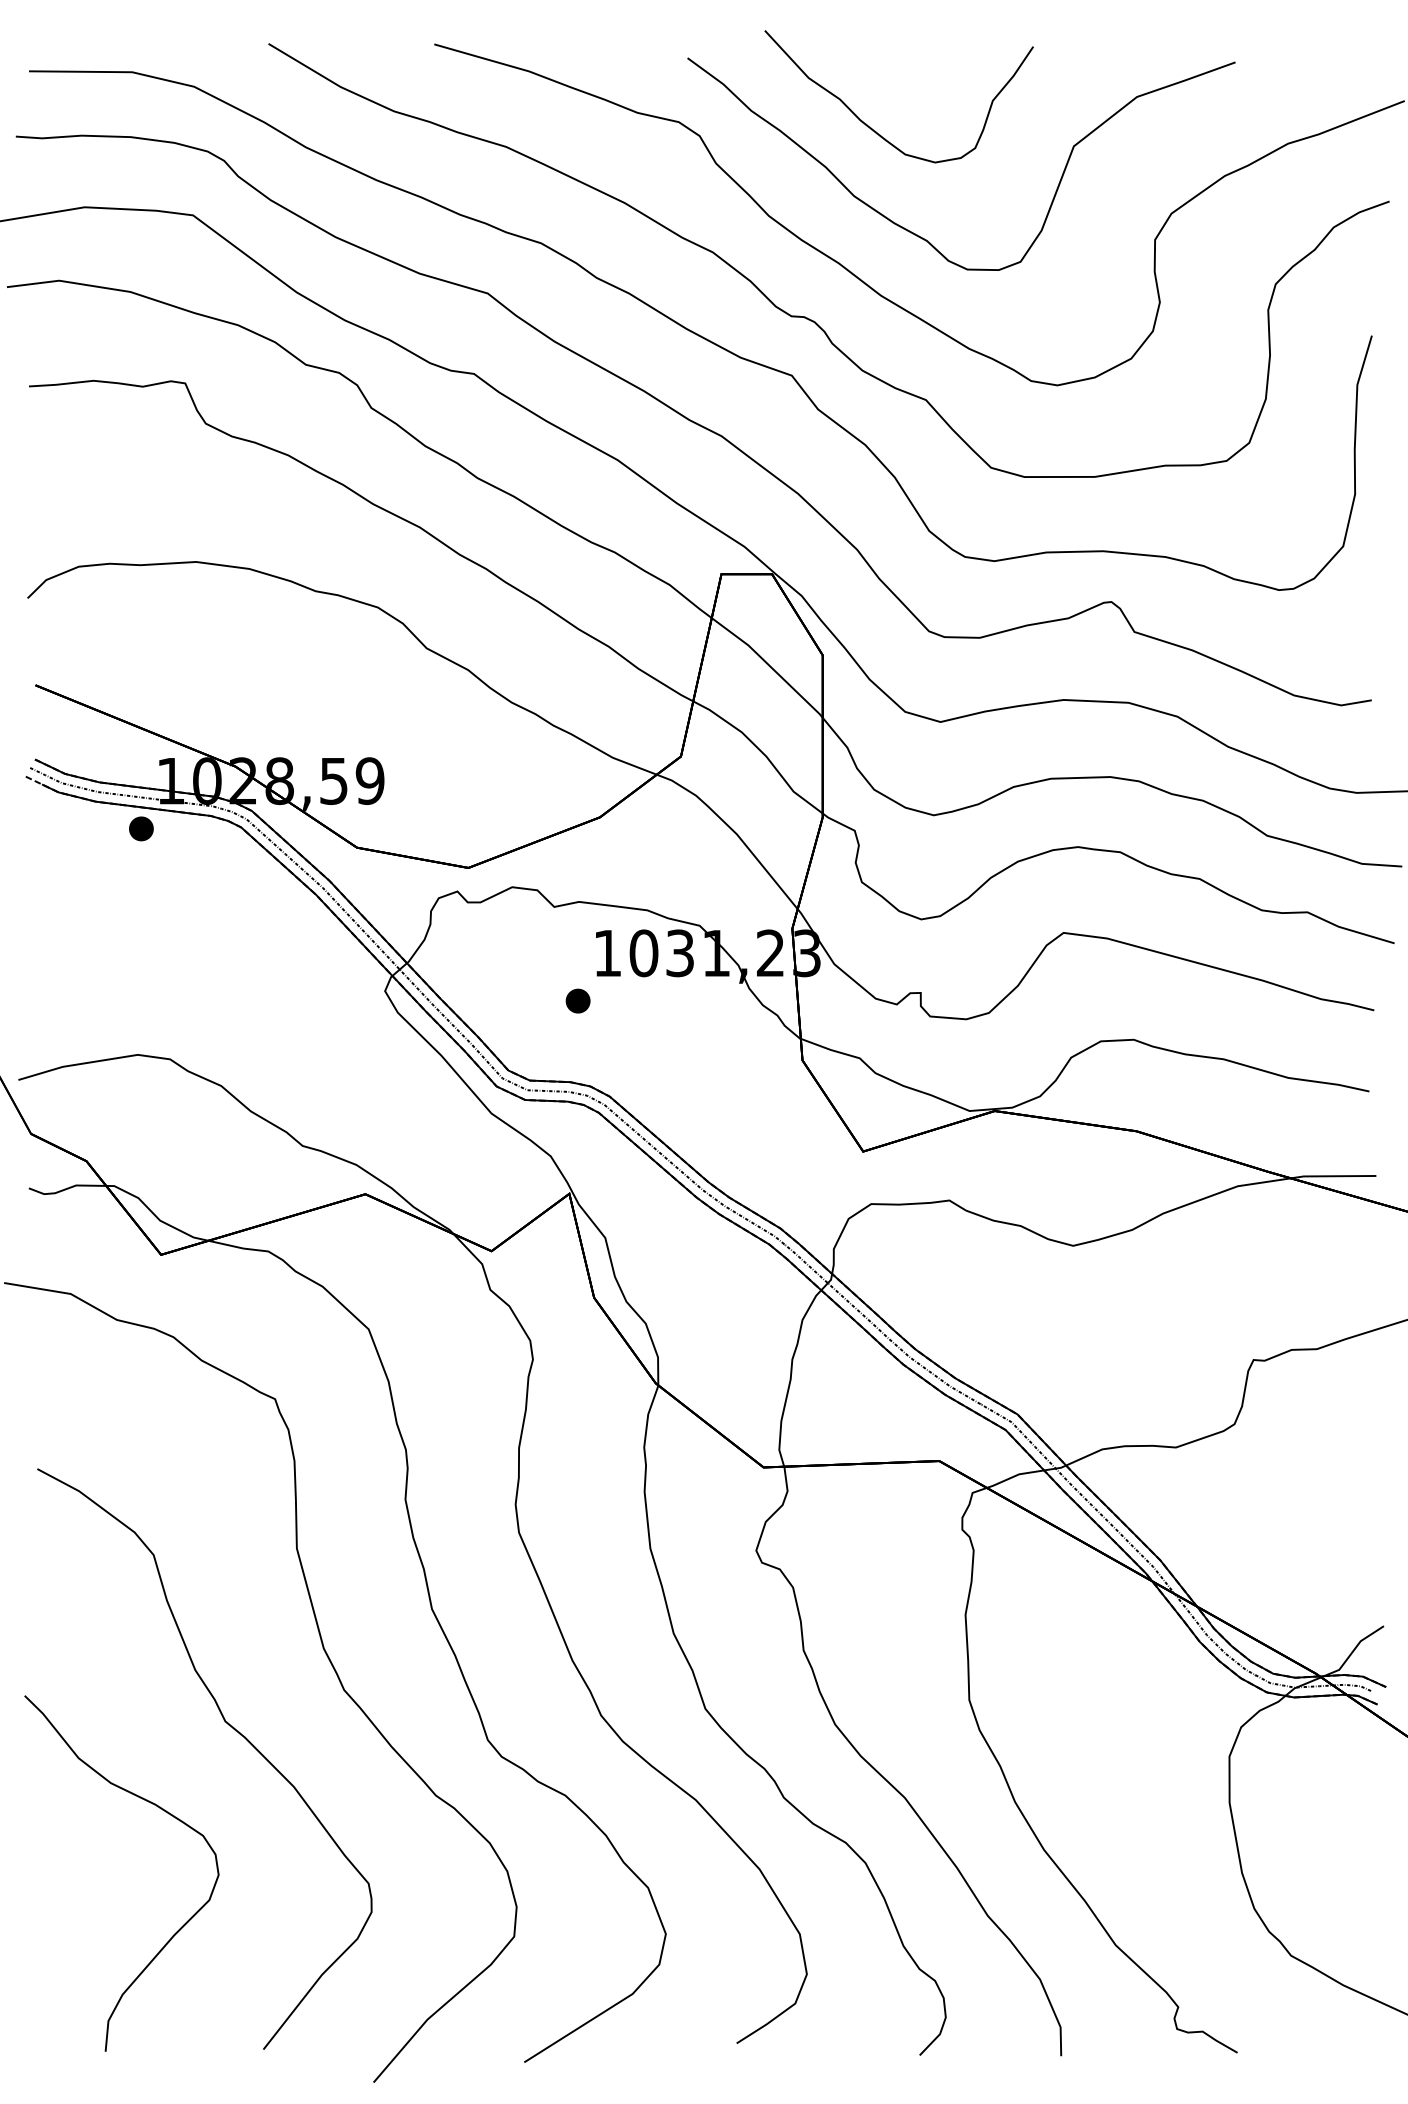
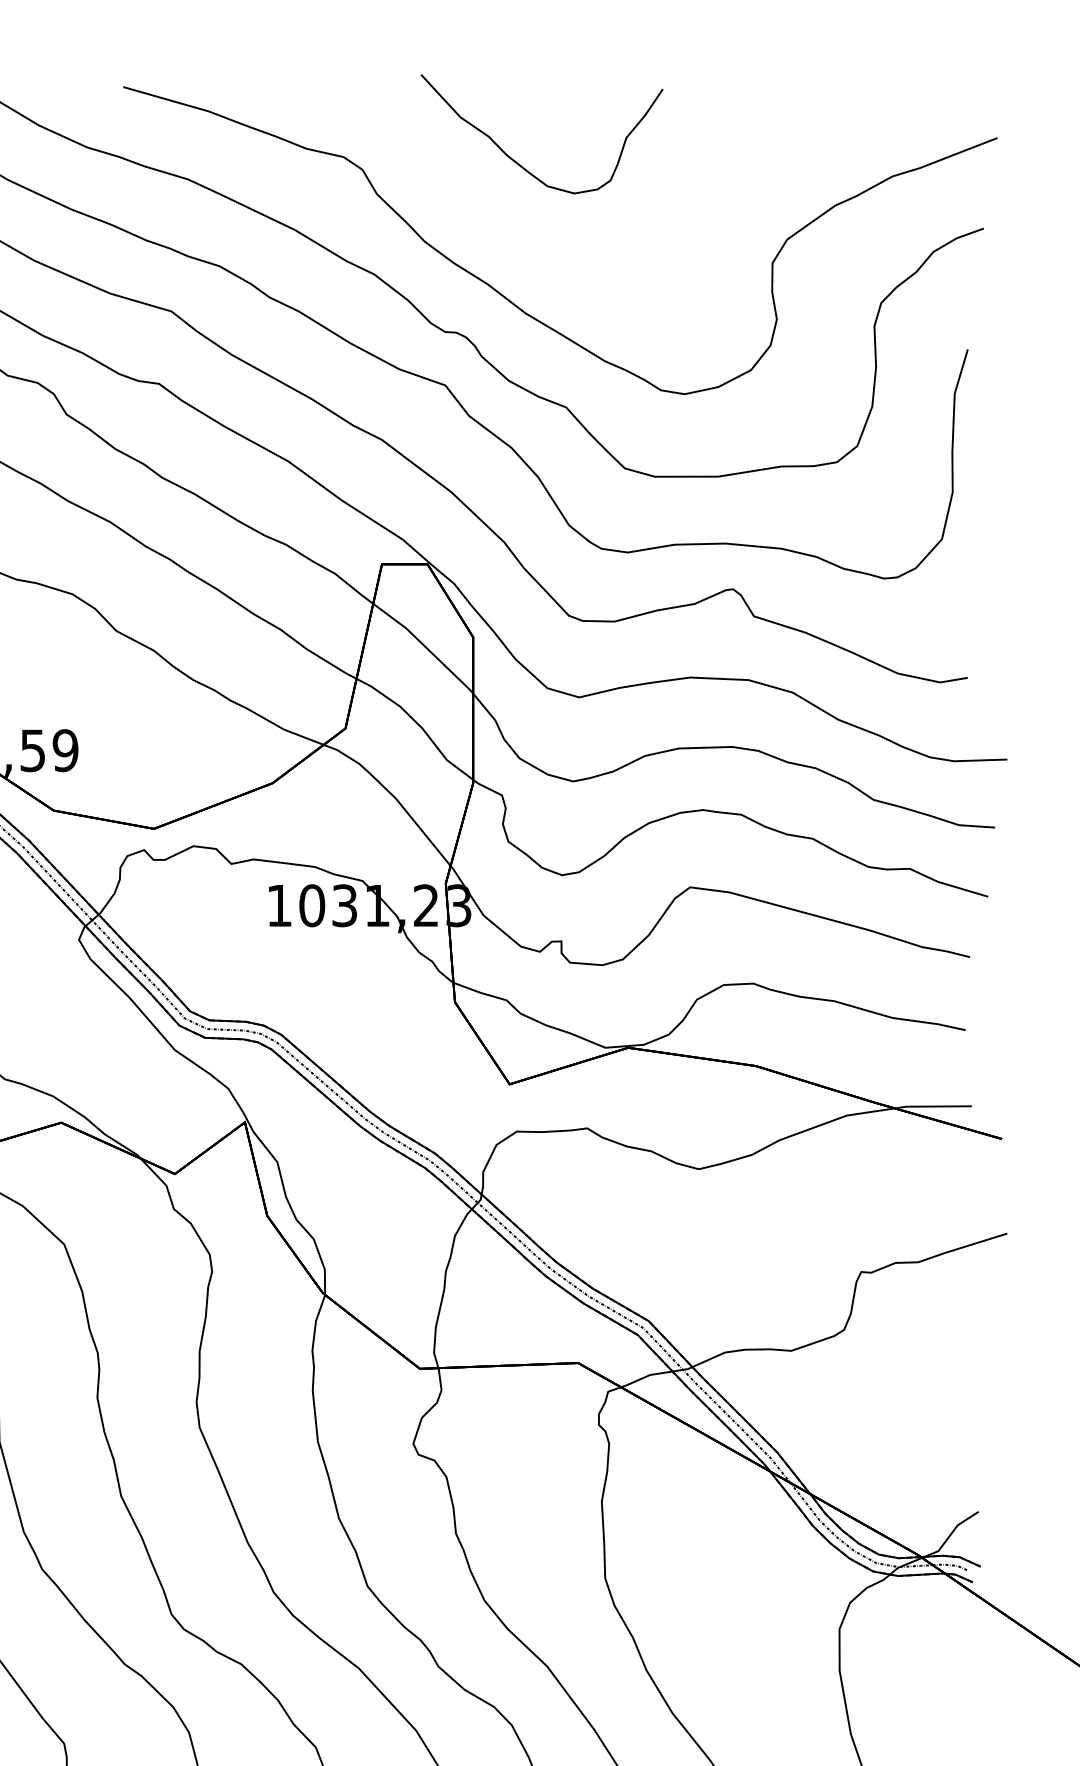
curve: (921, 236) -> (562, 260), removed
part: (577, 1000) -> (252, 948), removed

